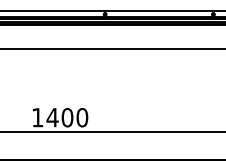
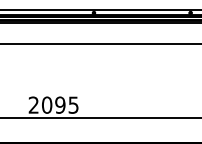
text: (60, 117) -> (54, 105), 1400 -> 2095

